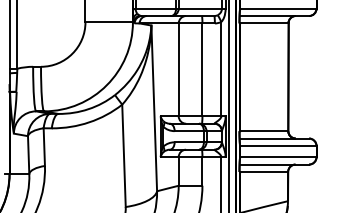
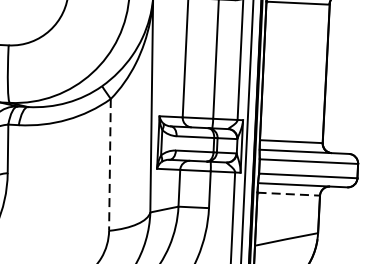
line: (124, 156) -> (110, 165), solid -> dashed
line: (264, 172) -> (289, 194), solid -> dashed

